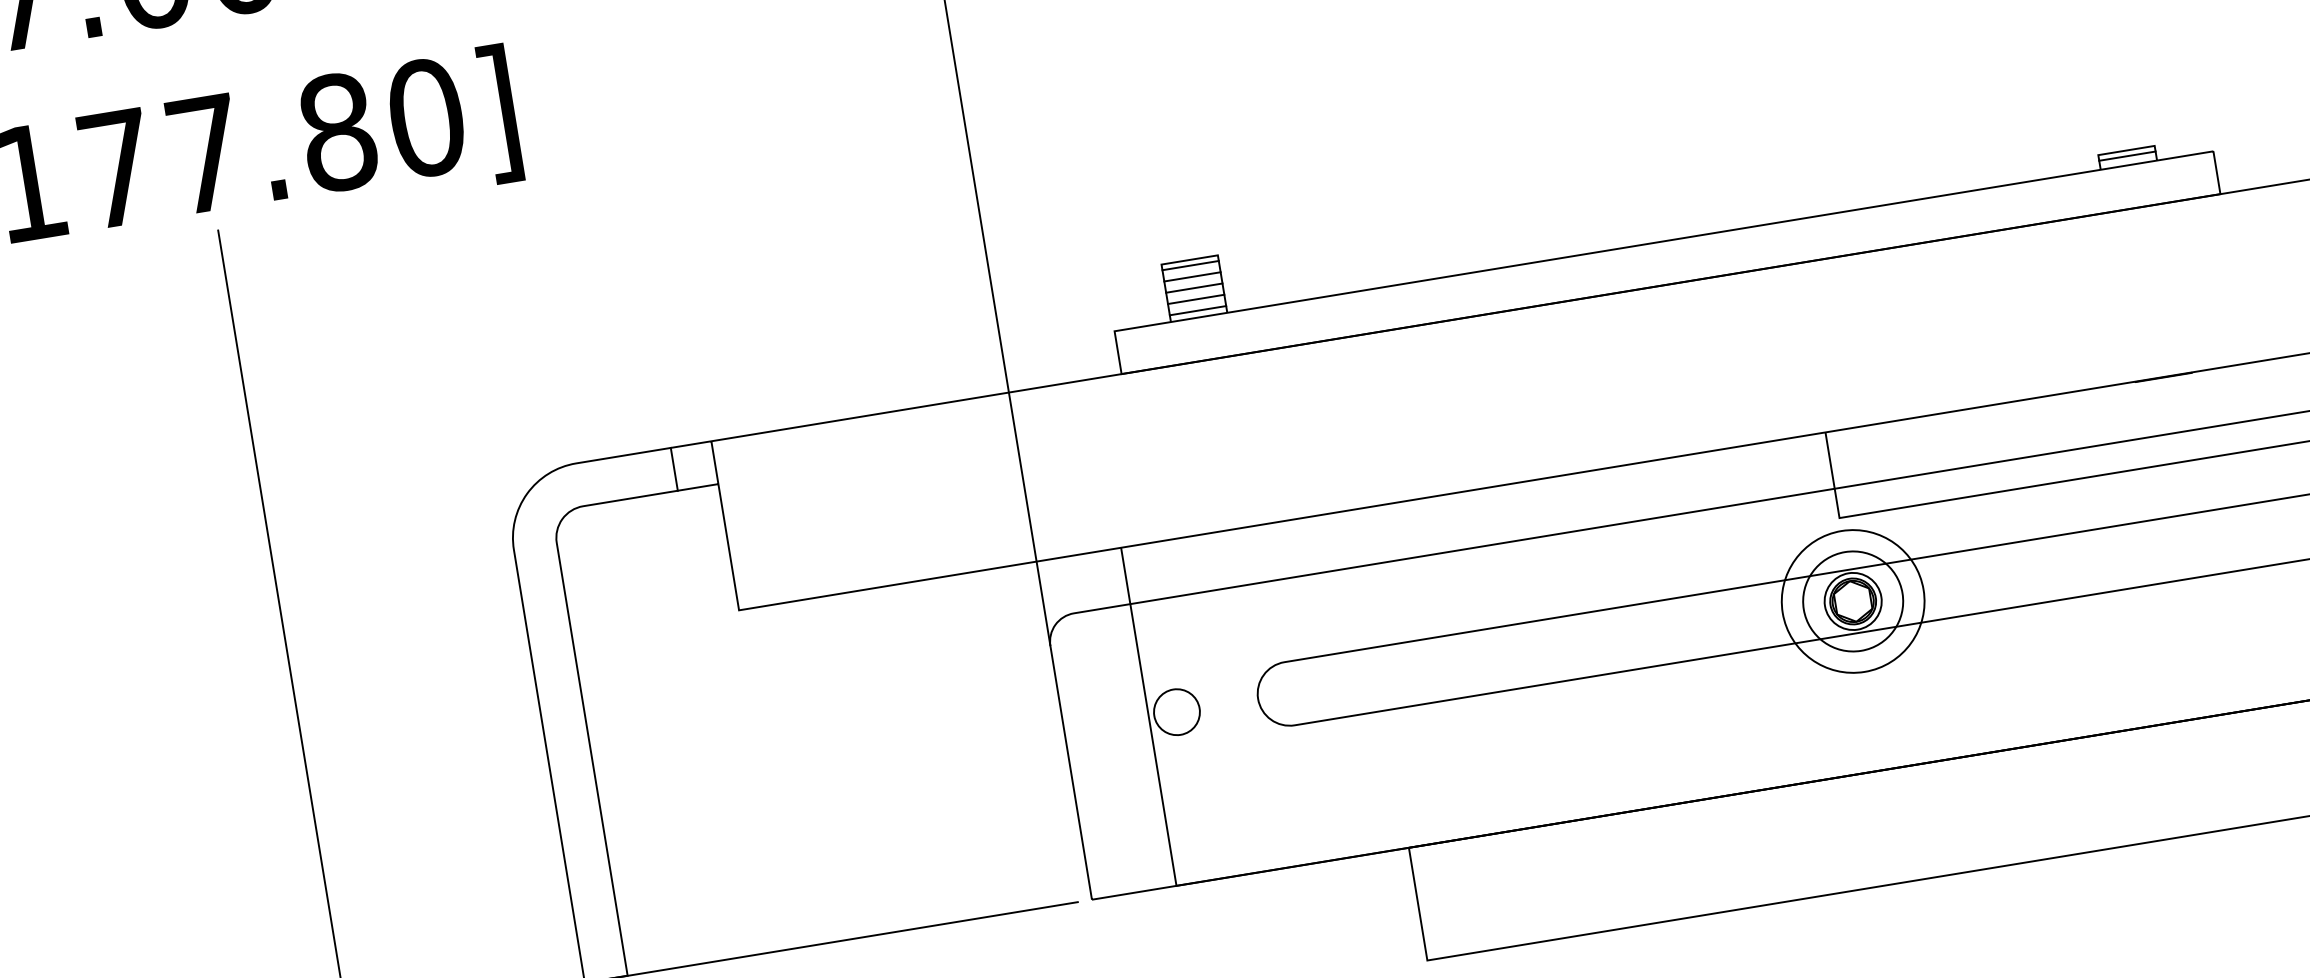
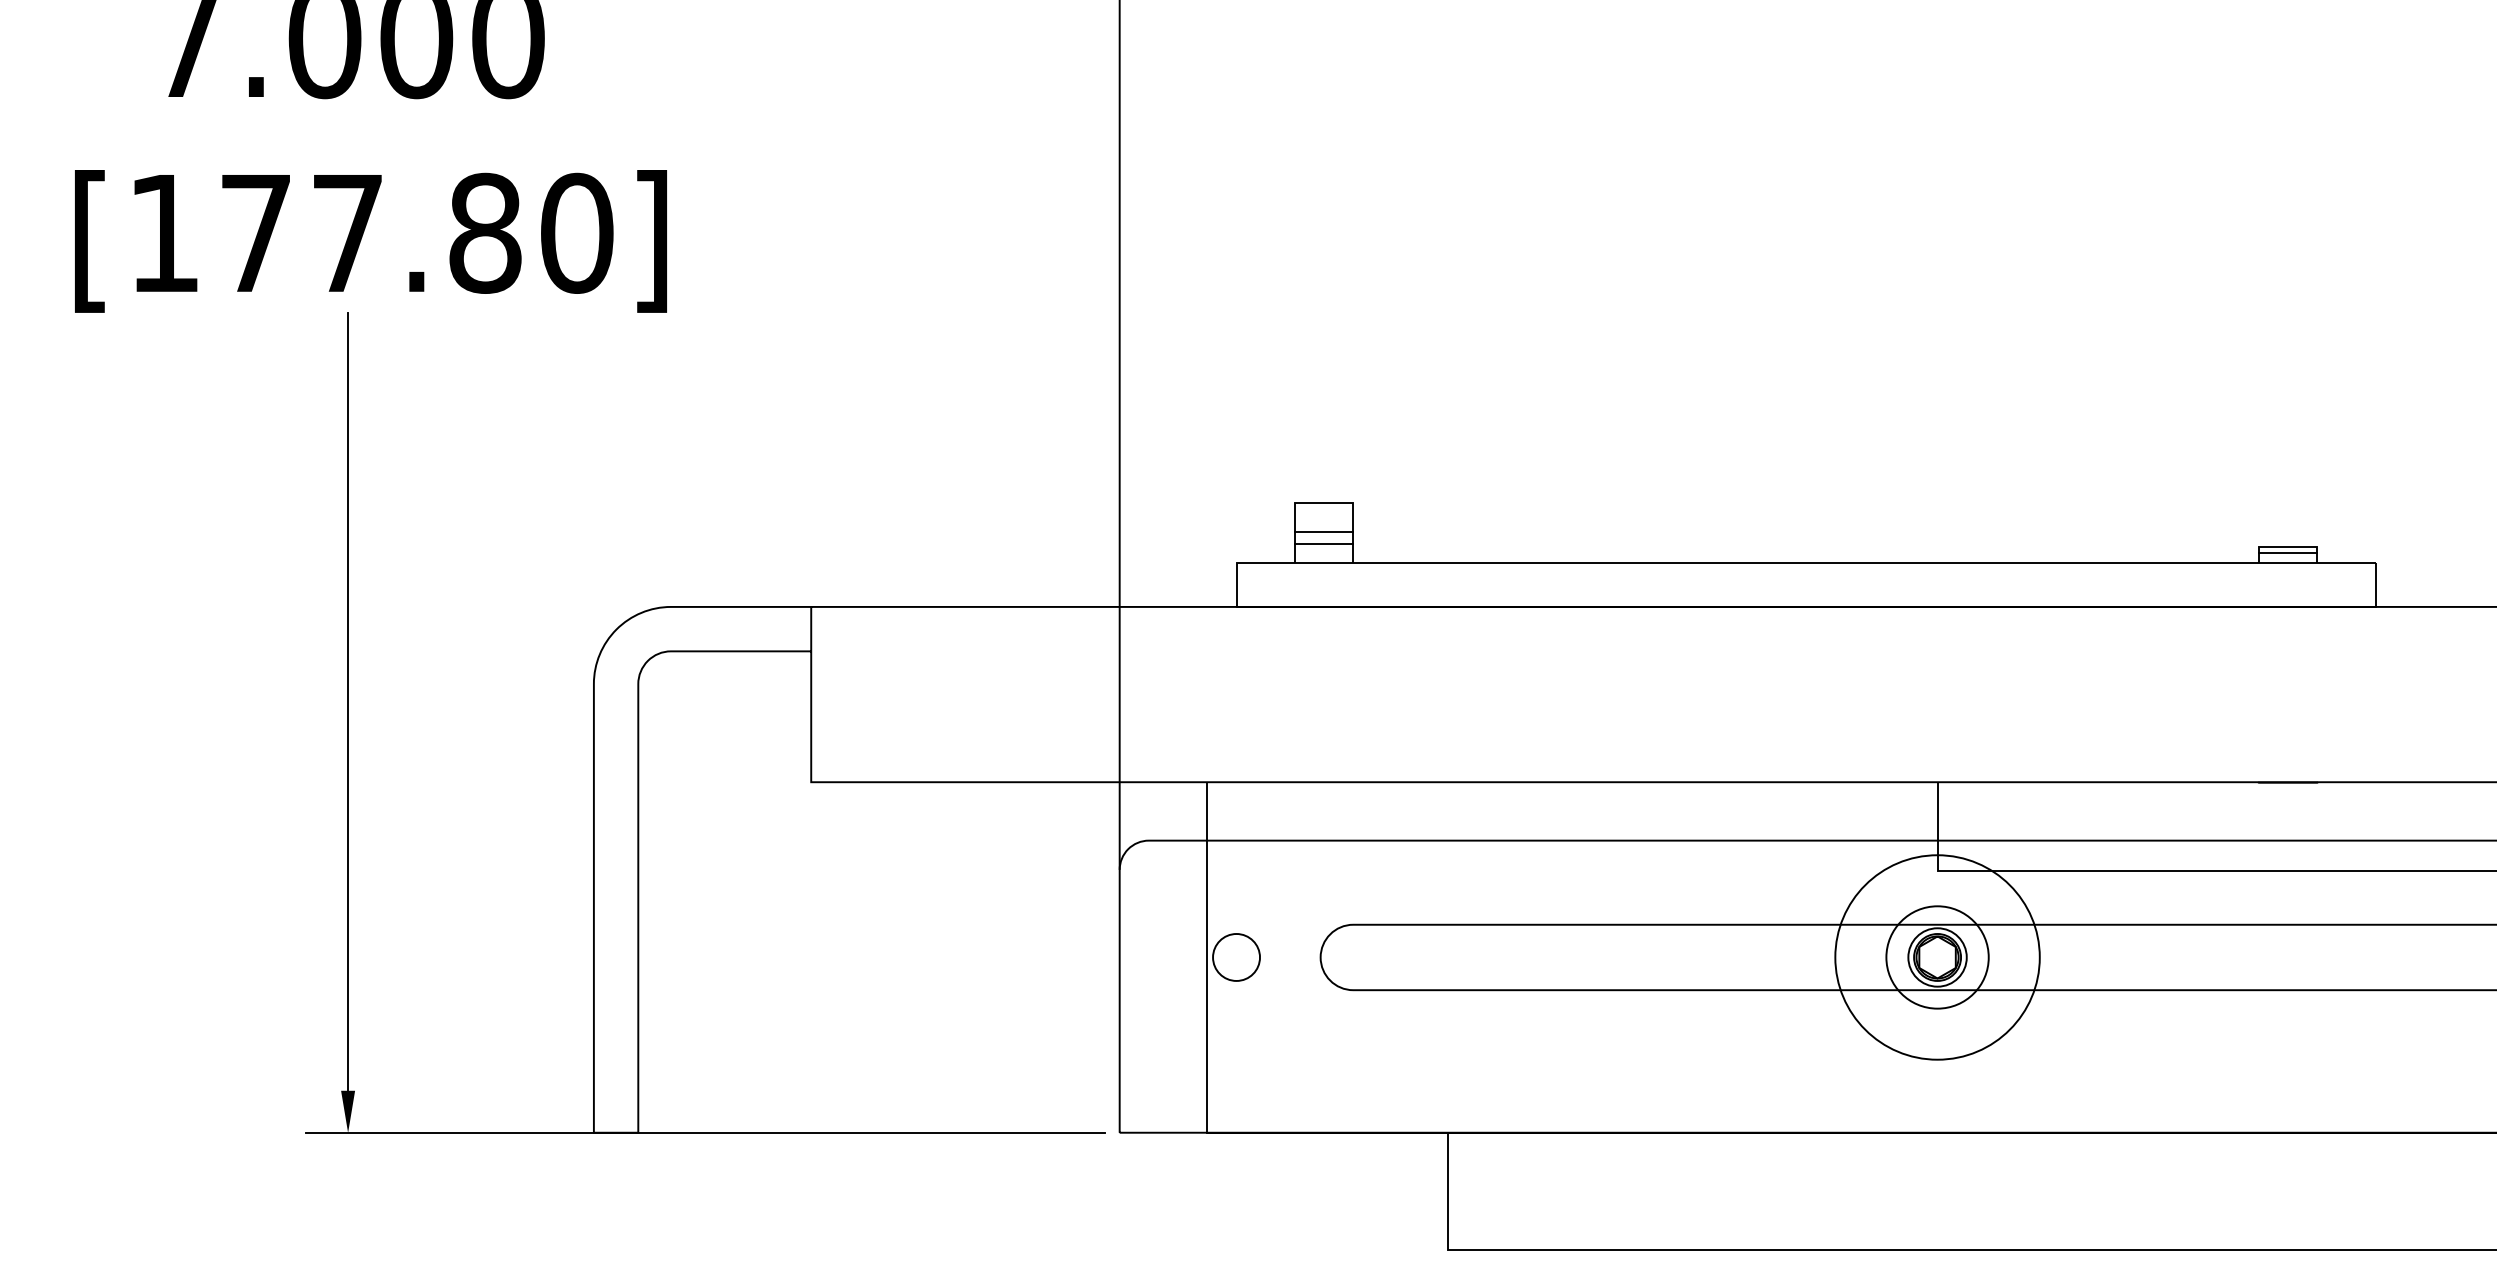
line: (1189, 265) -> (1323, 508), removed
line: (1191, 276) -> (1323, 520), removed
line: (1197, 310) -> (1323, 555), removed
line: (674, 468) -> (769, 628), removed
circle: (1853, 601) -> (1937, 957), size x1.4

